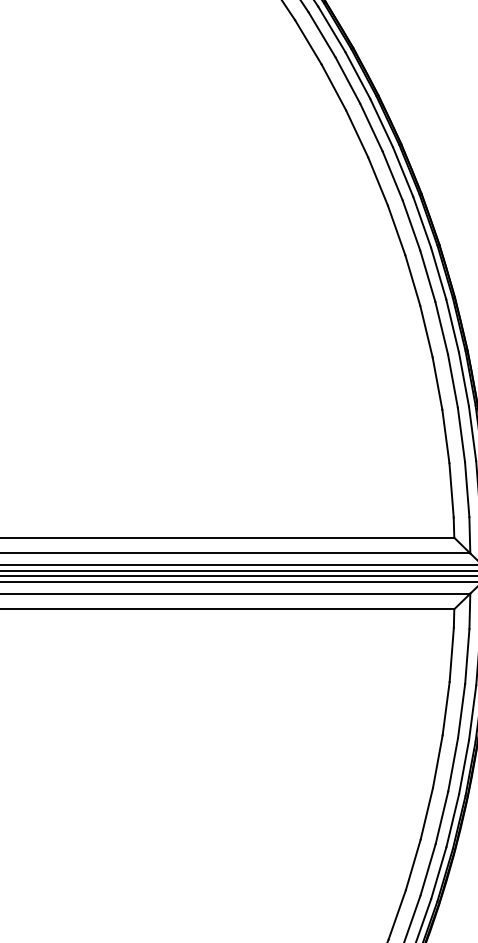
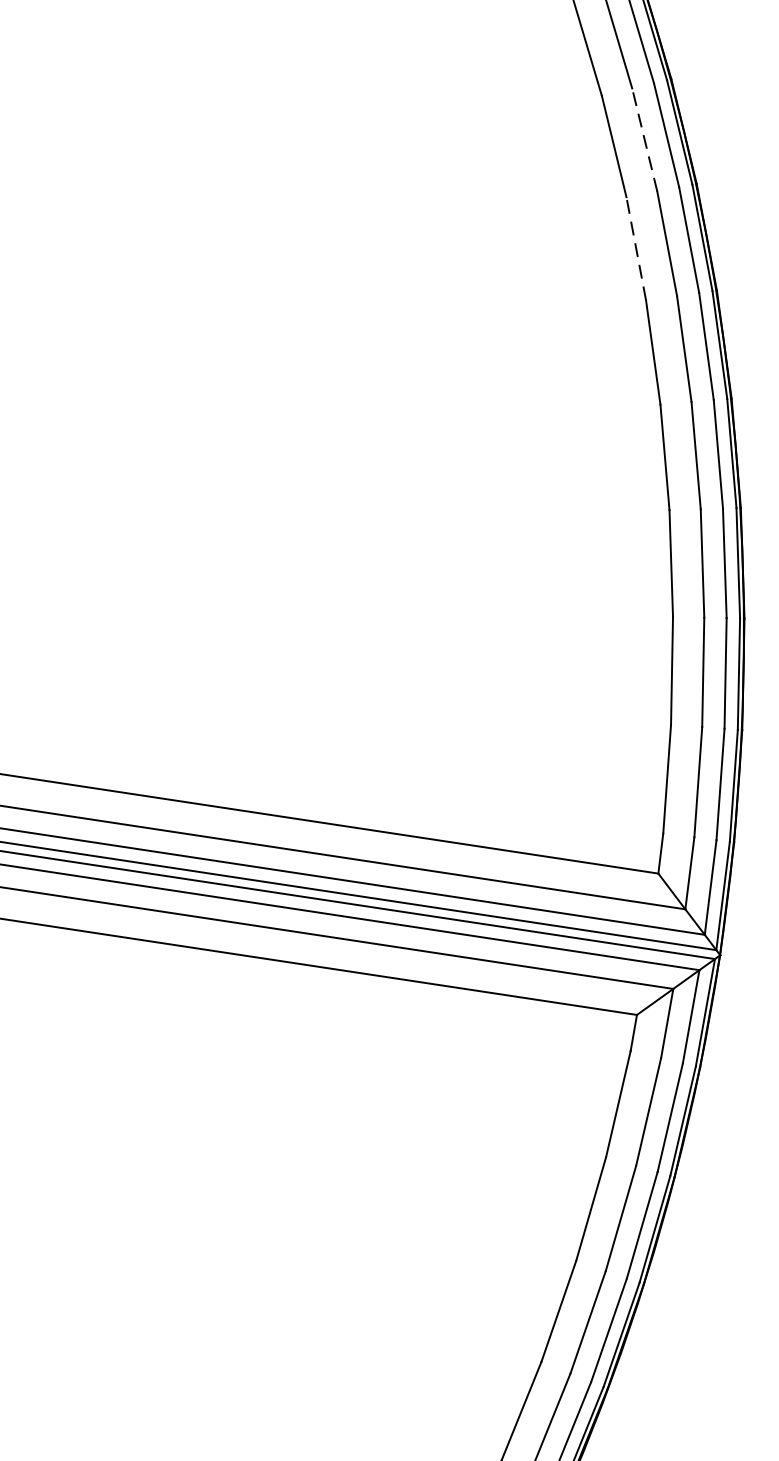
line: (392, 176) -> (644, 140), solid -> dashed
line: (396, 229) -> (636, 246), solid -> dashed

